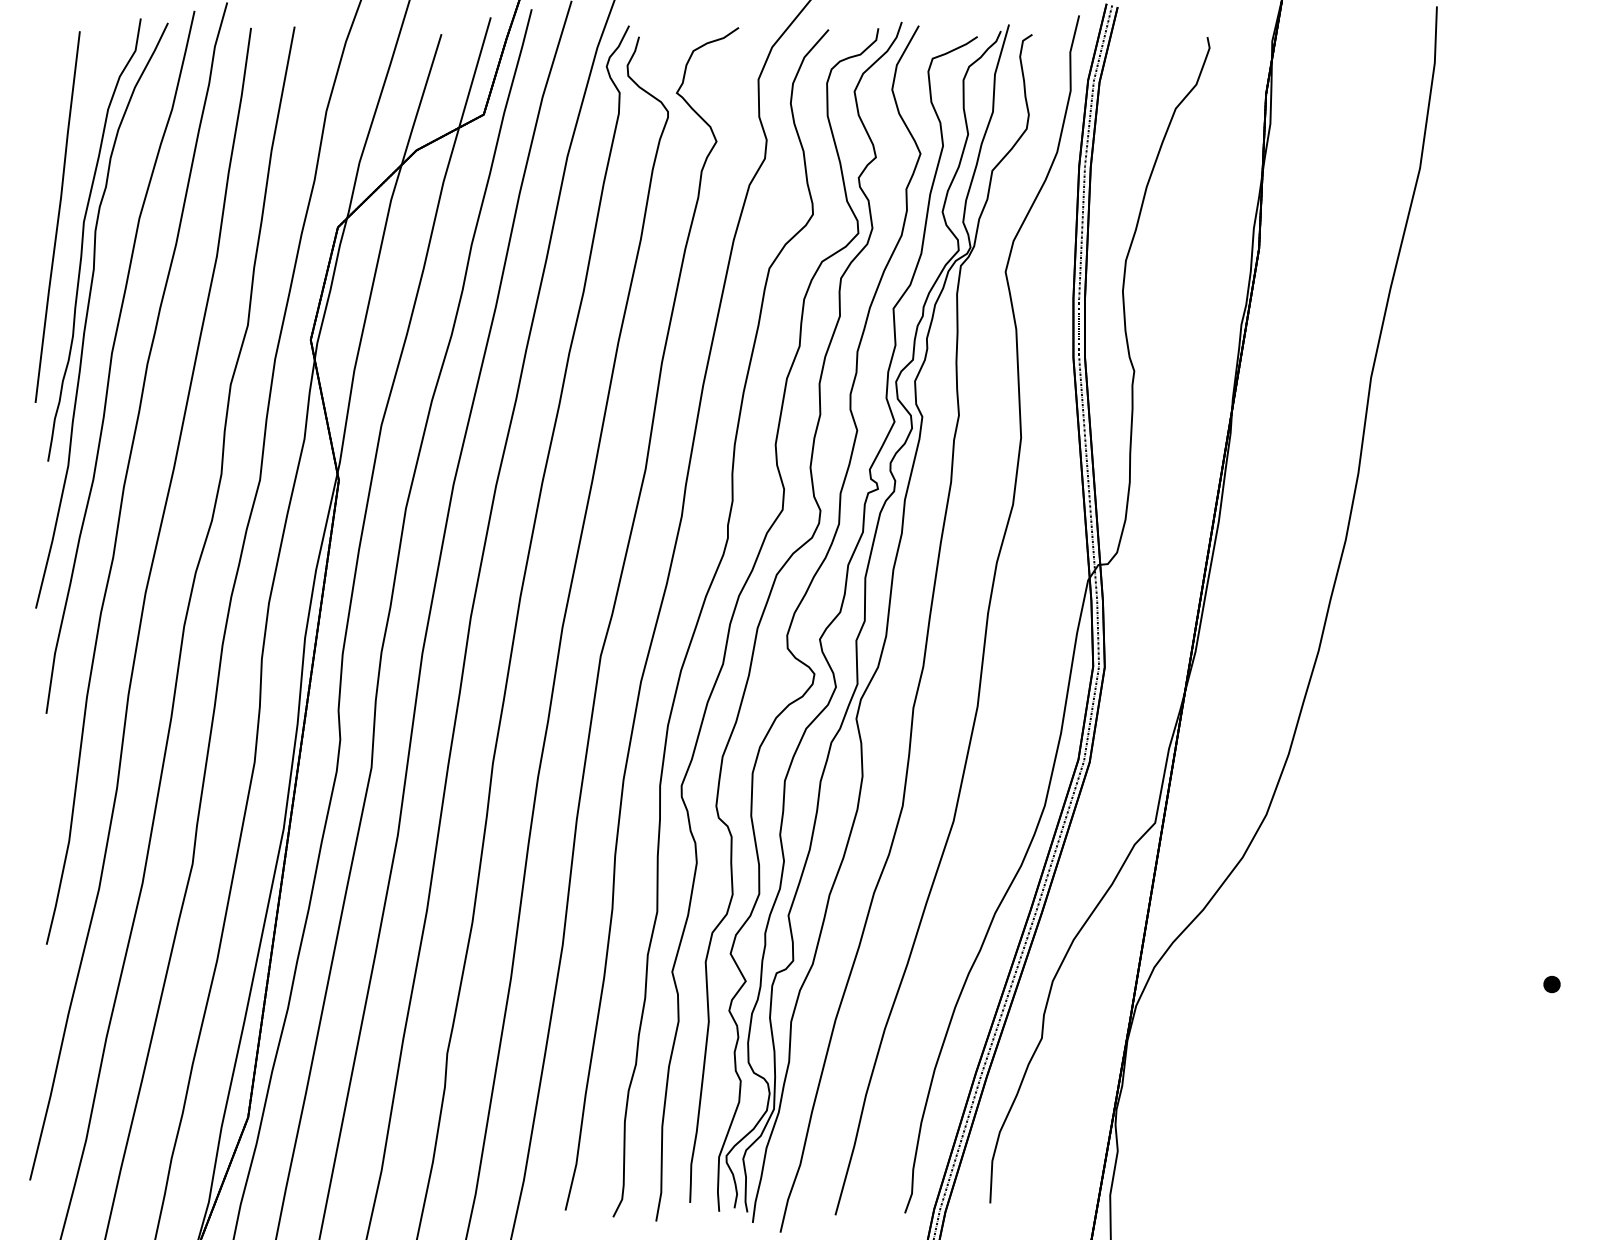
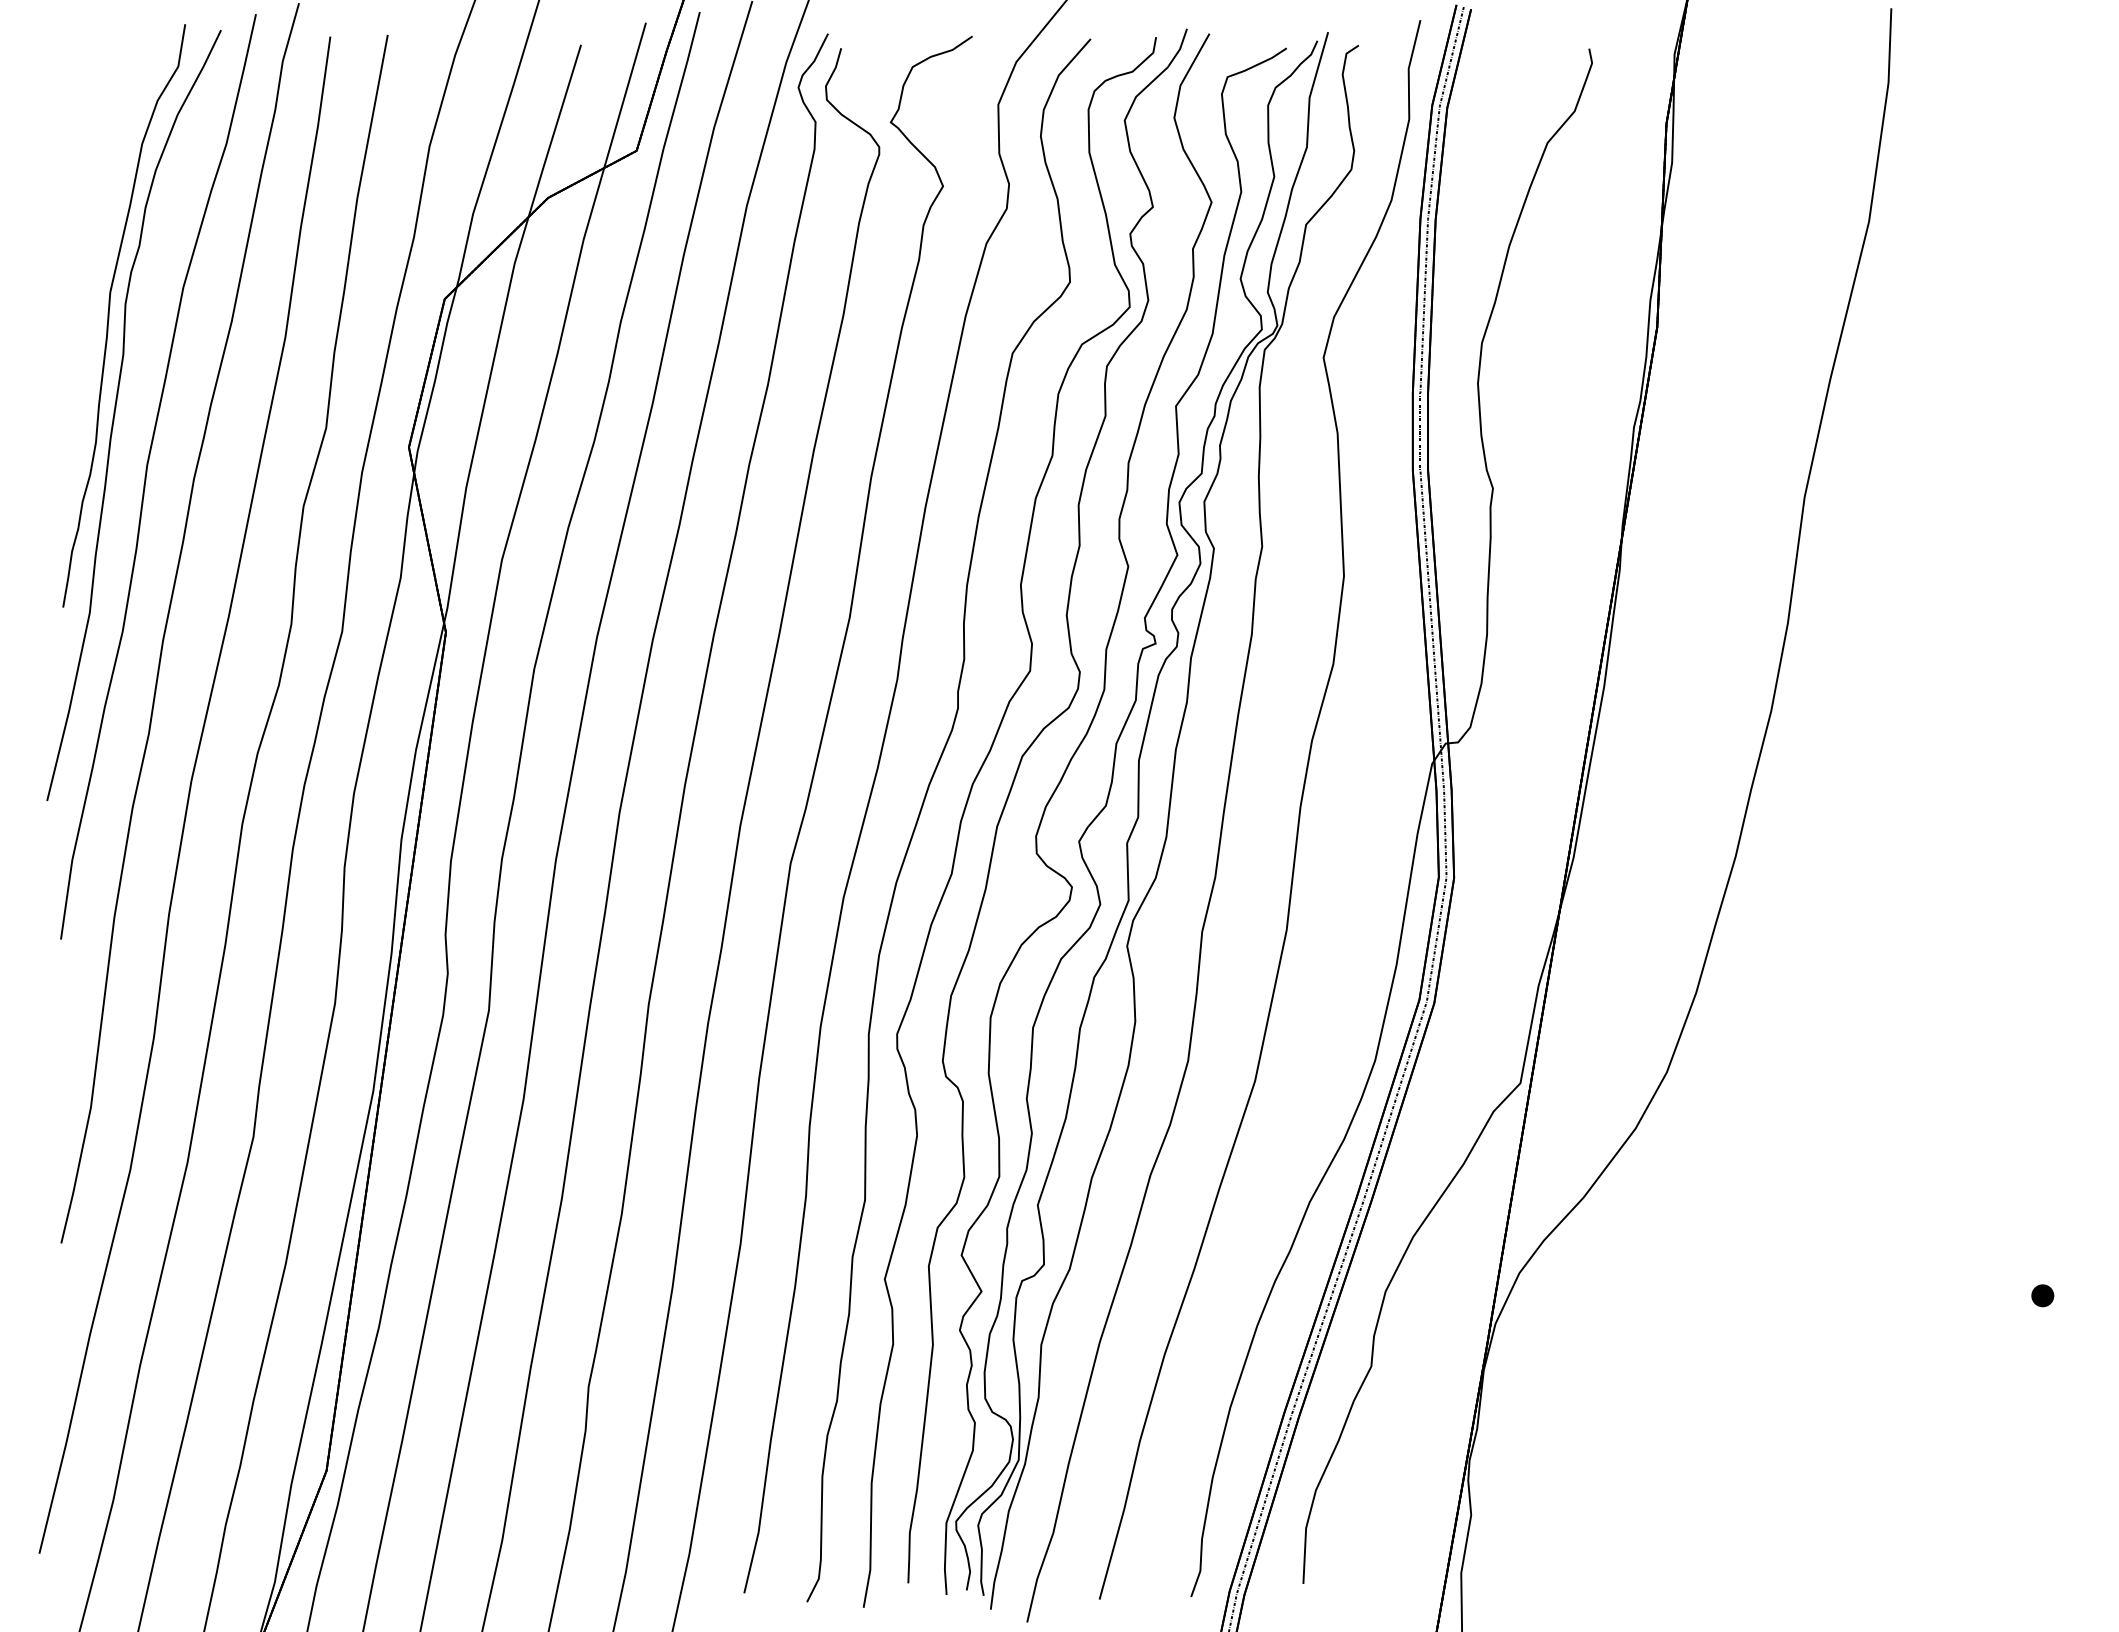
line: (58, 216) -> (76, 285), removed

